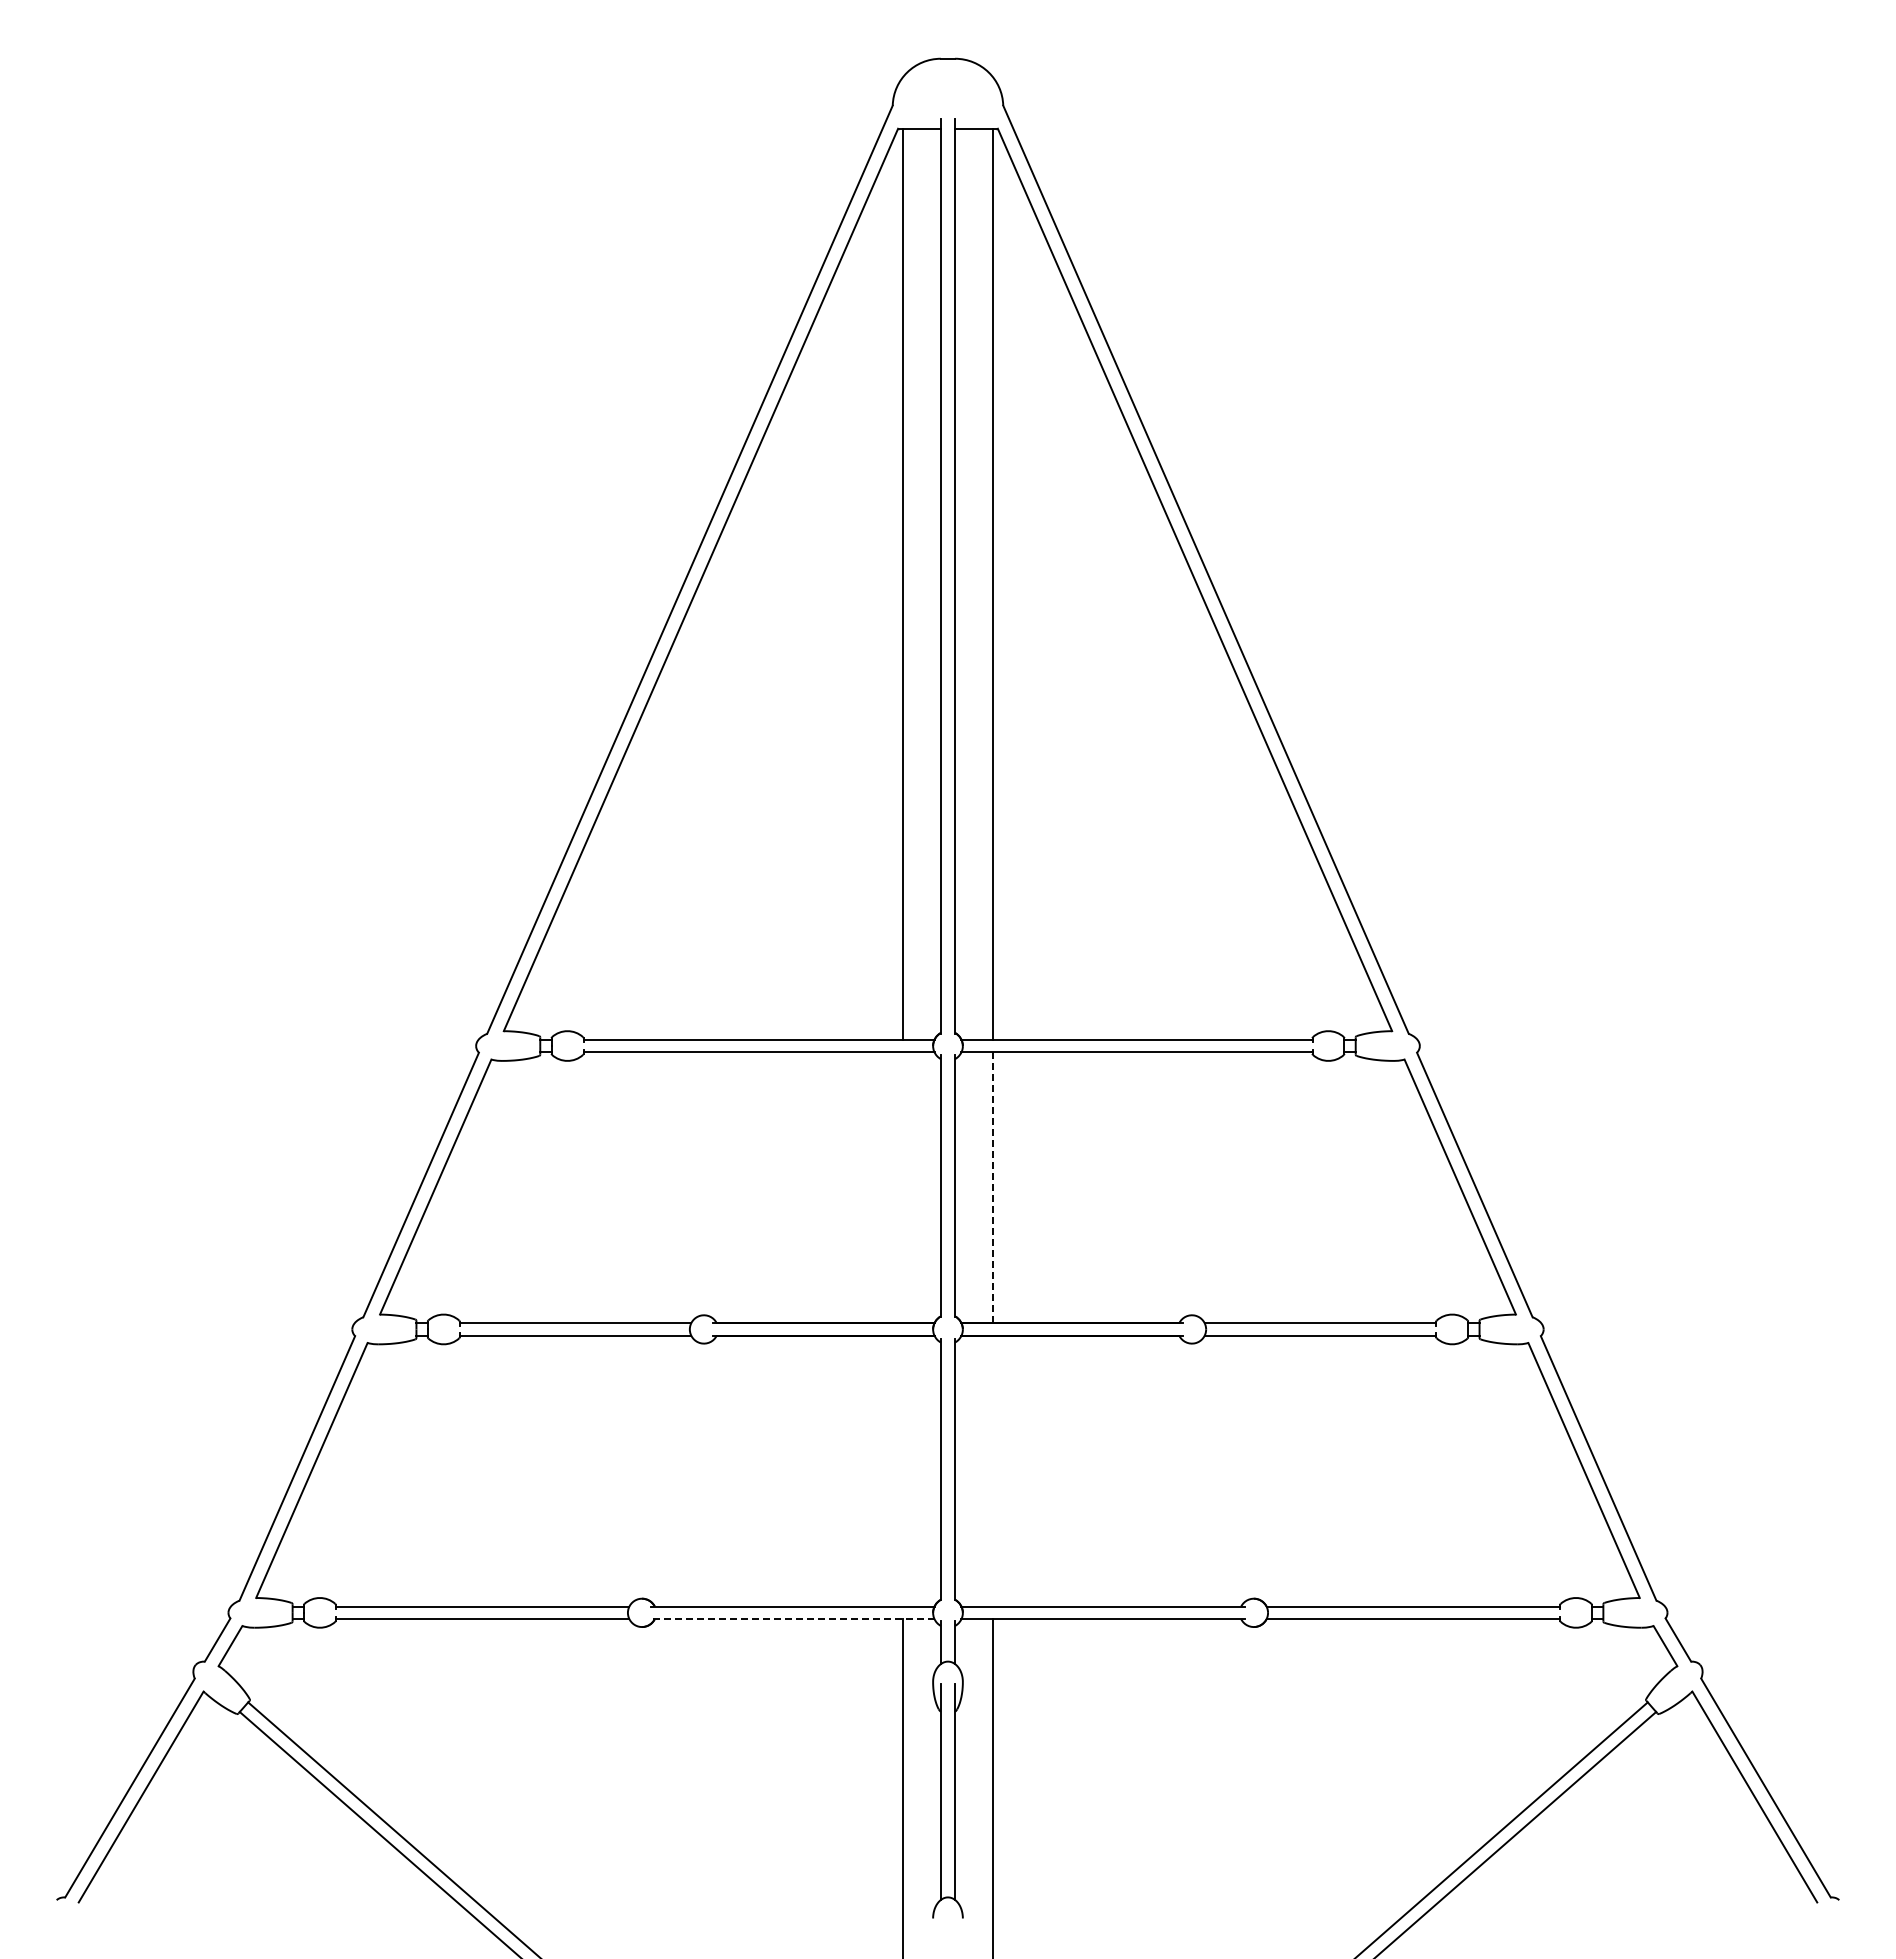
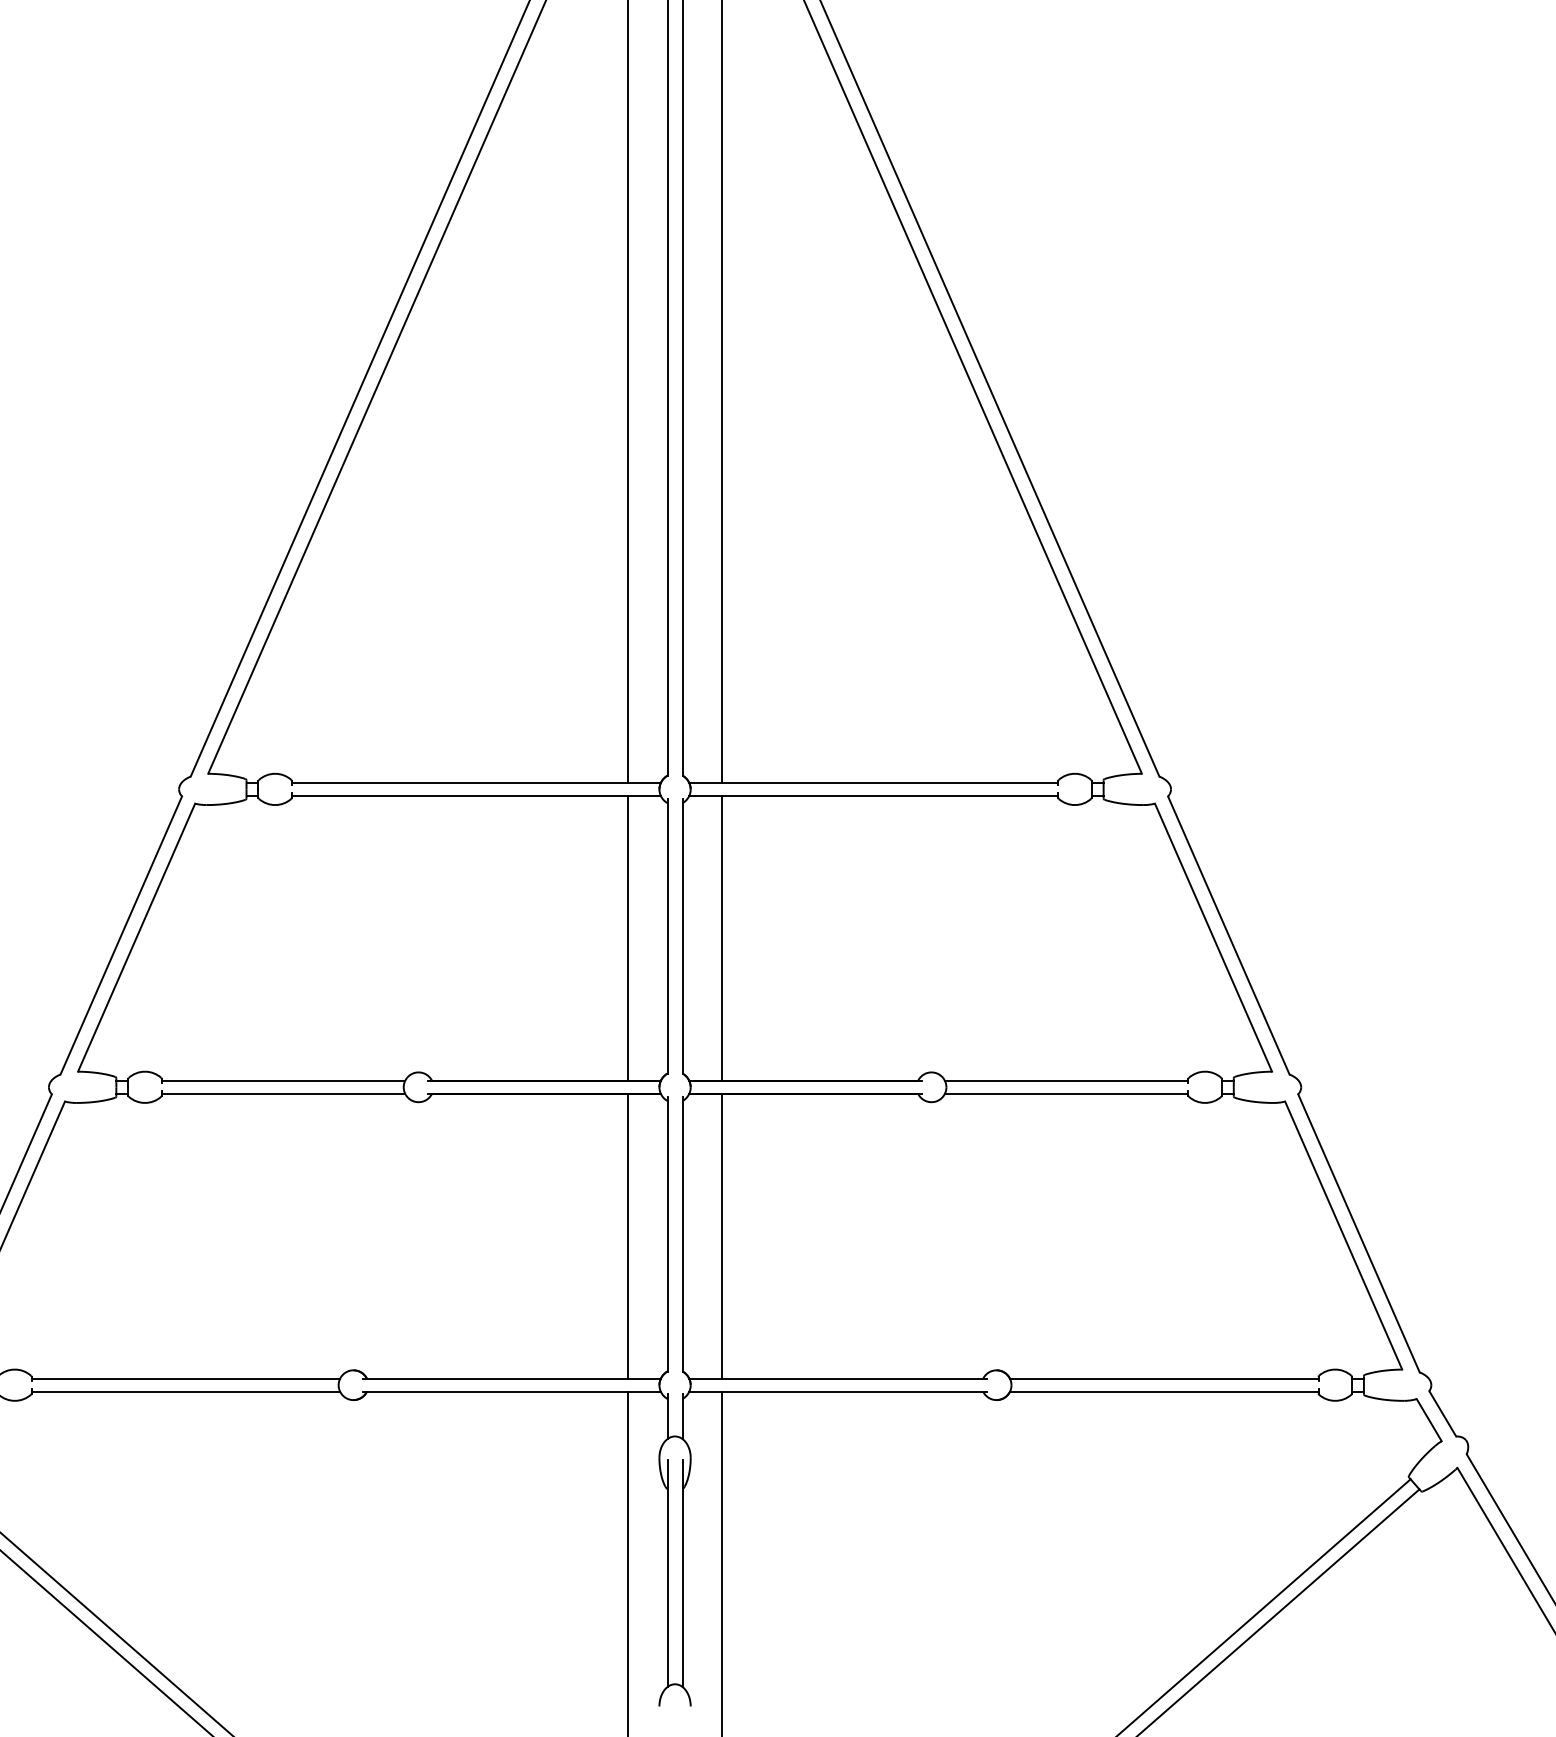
line: (903, 1187) -> (628, 938), added
line: (992, 1187) -> (721, 938), dashed -> solid
line: (903, 1470) -> (628, 1235), added
line: (992, 1470) -> (721, 1235), added
line: (792, 1619) -> (511, 1392), dashed -> solid

